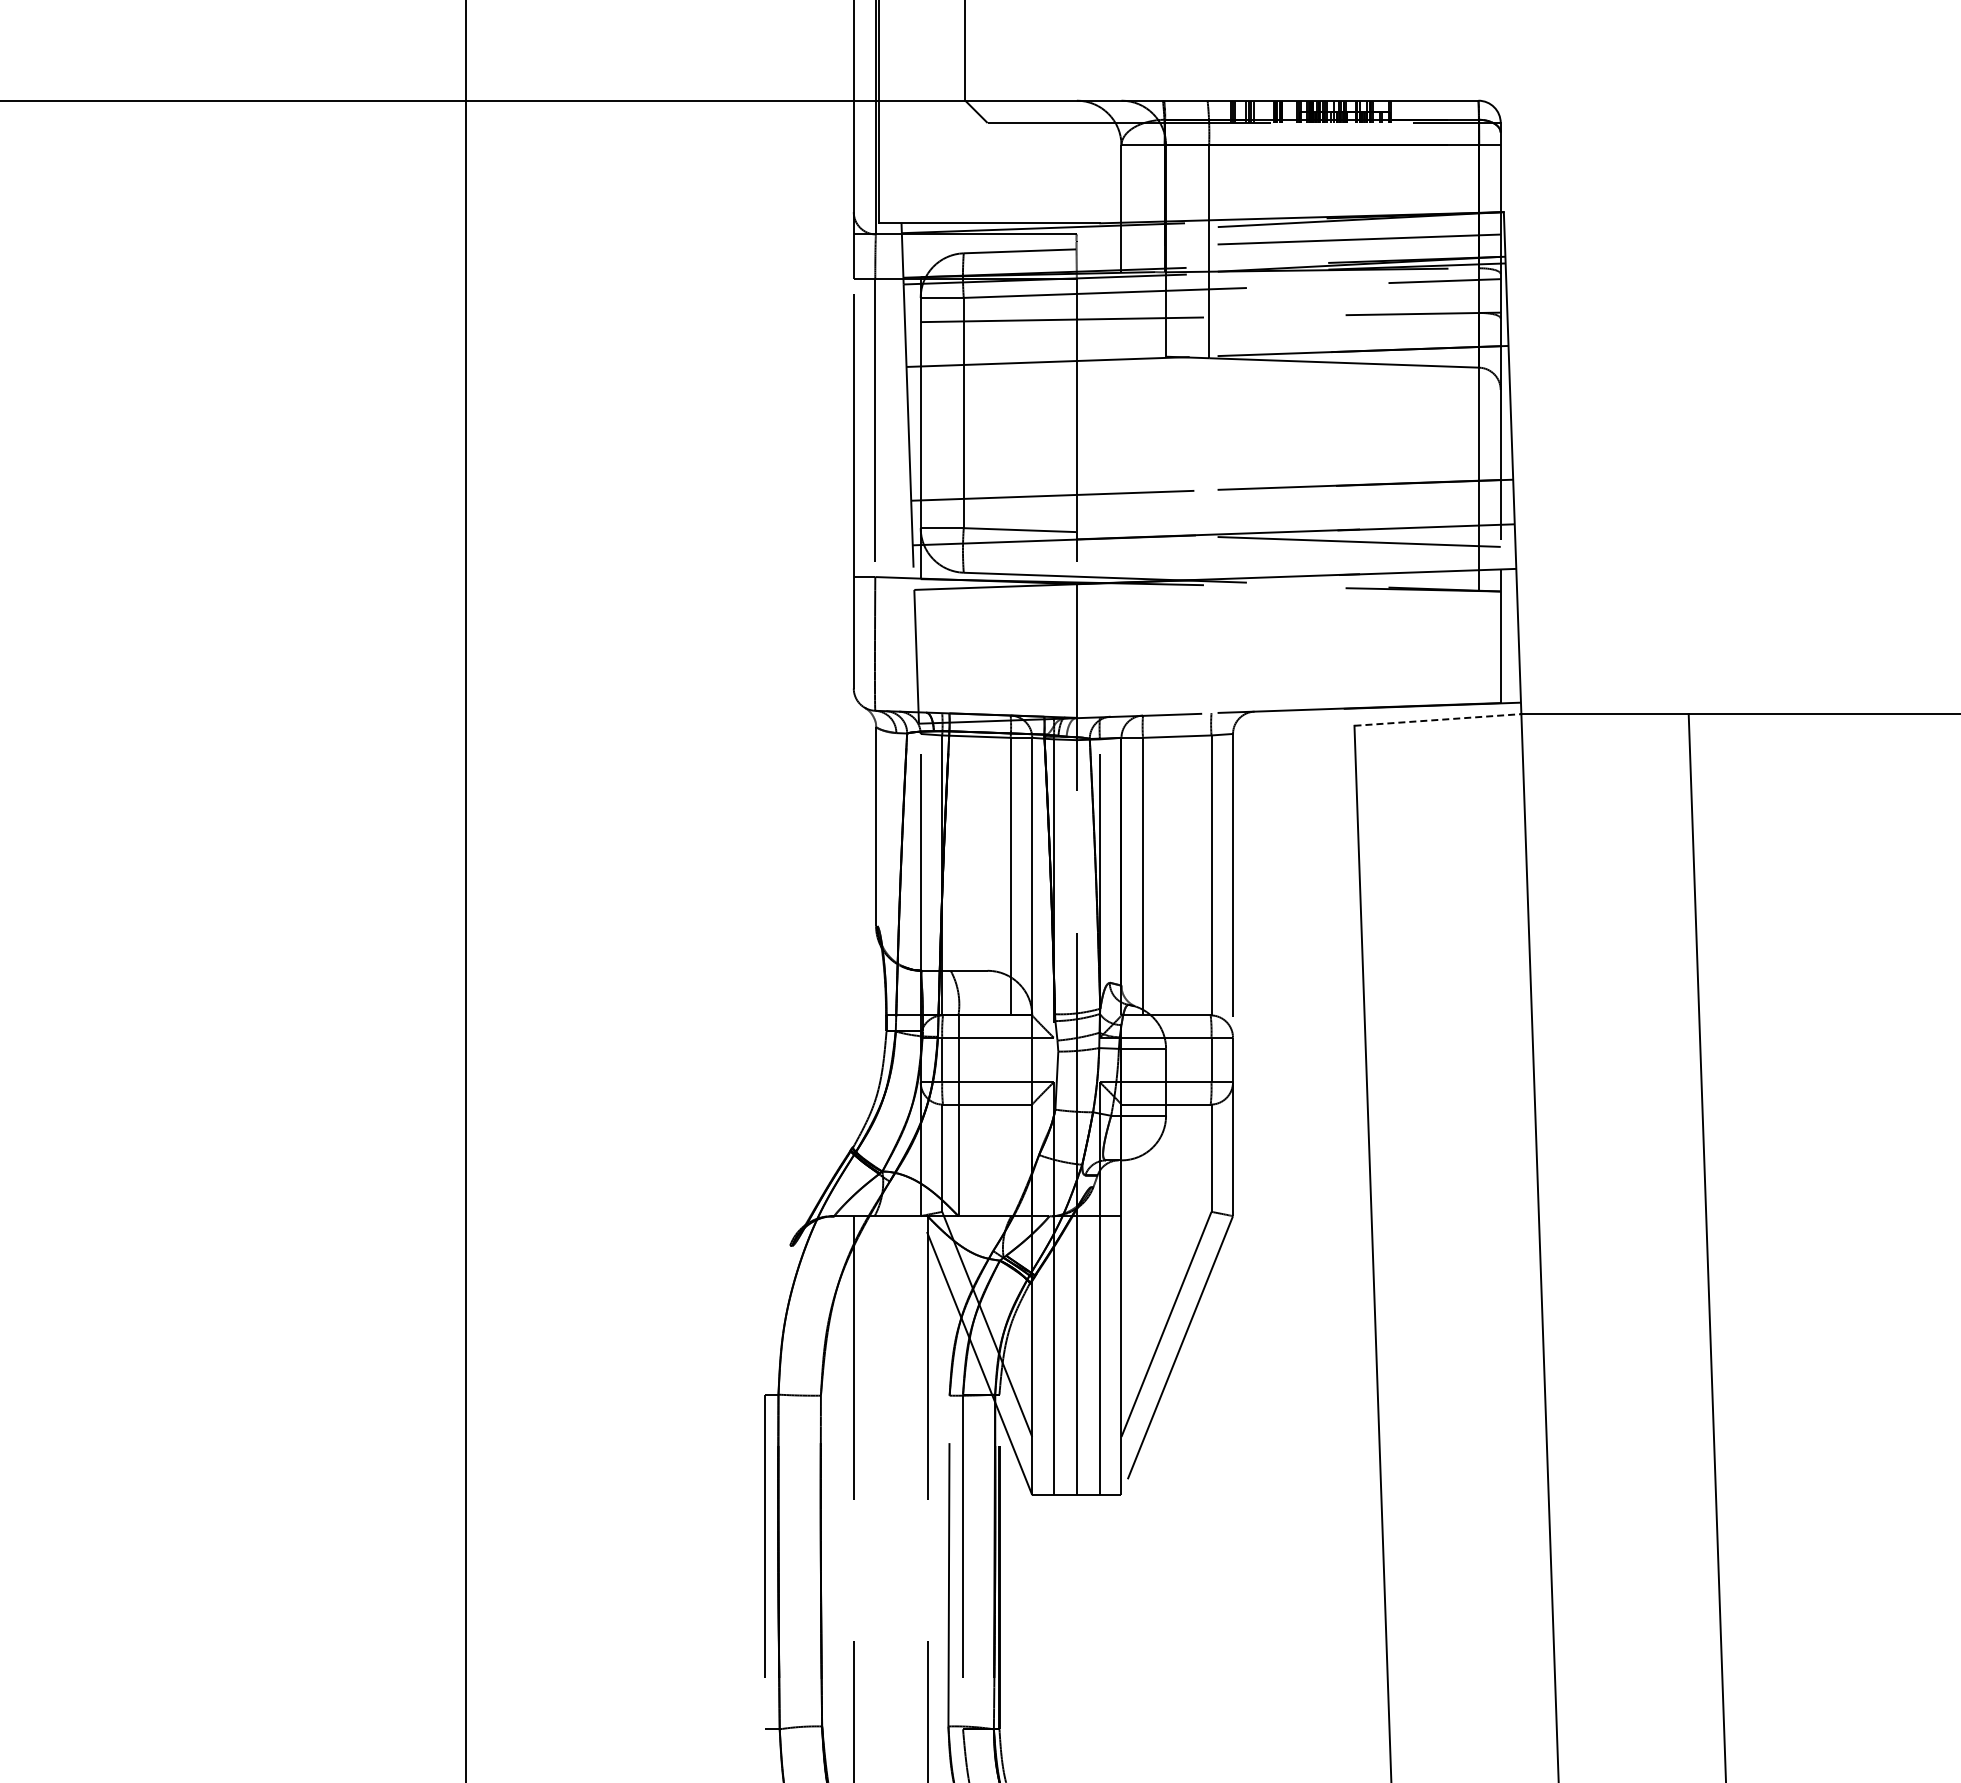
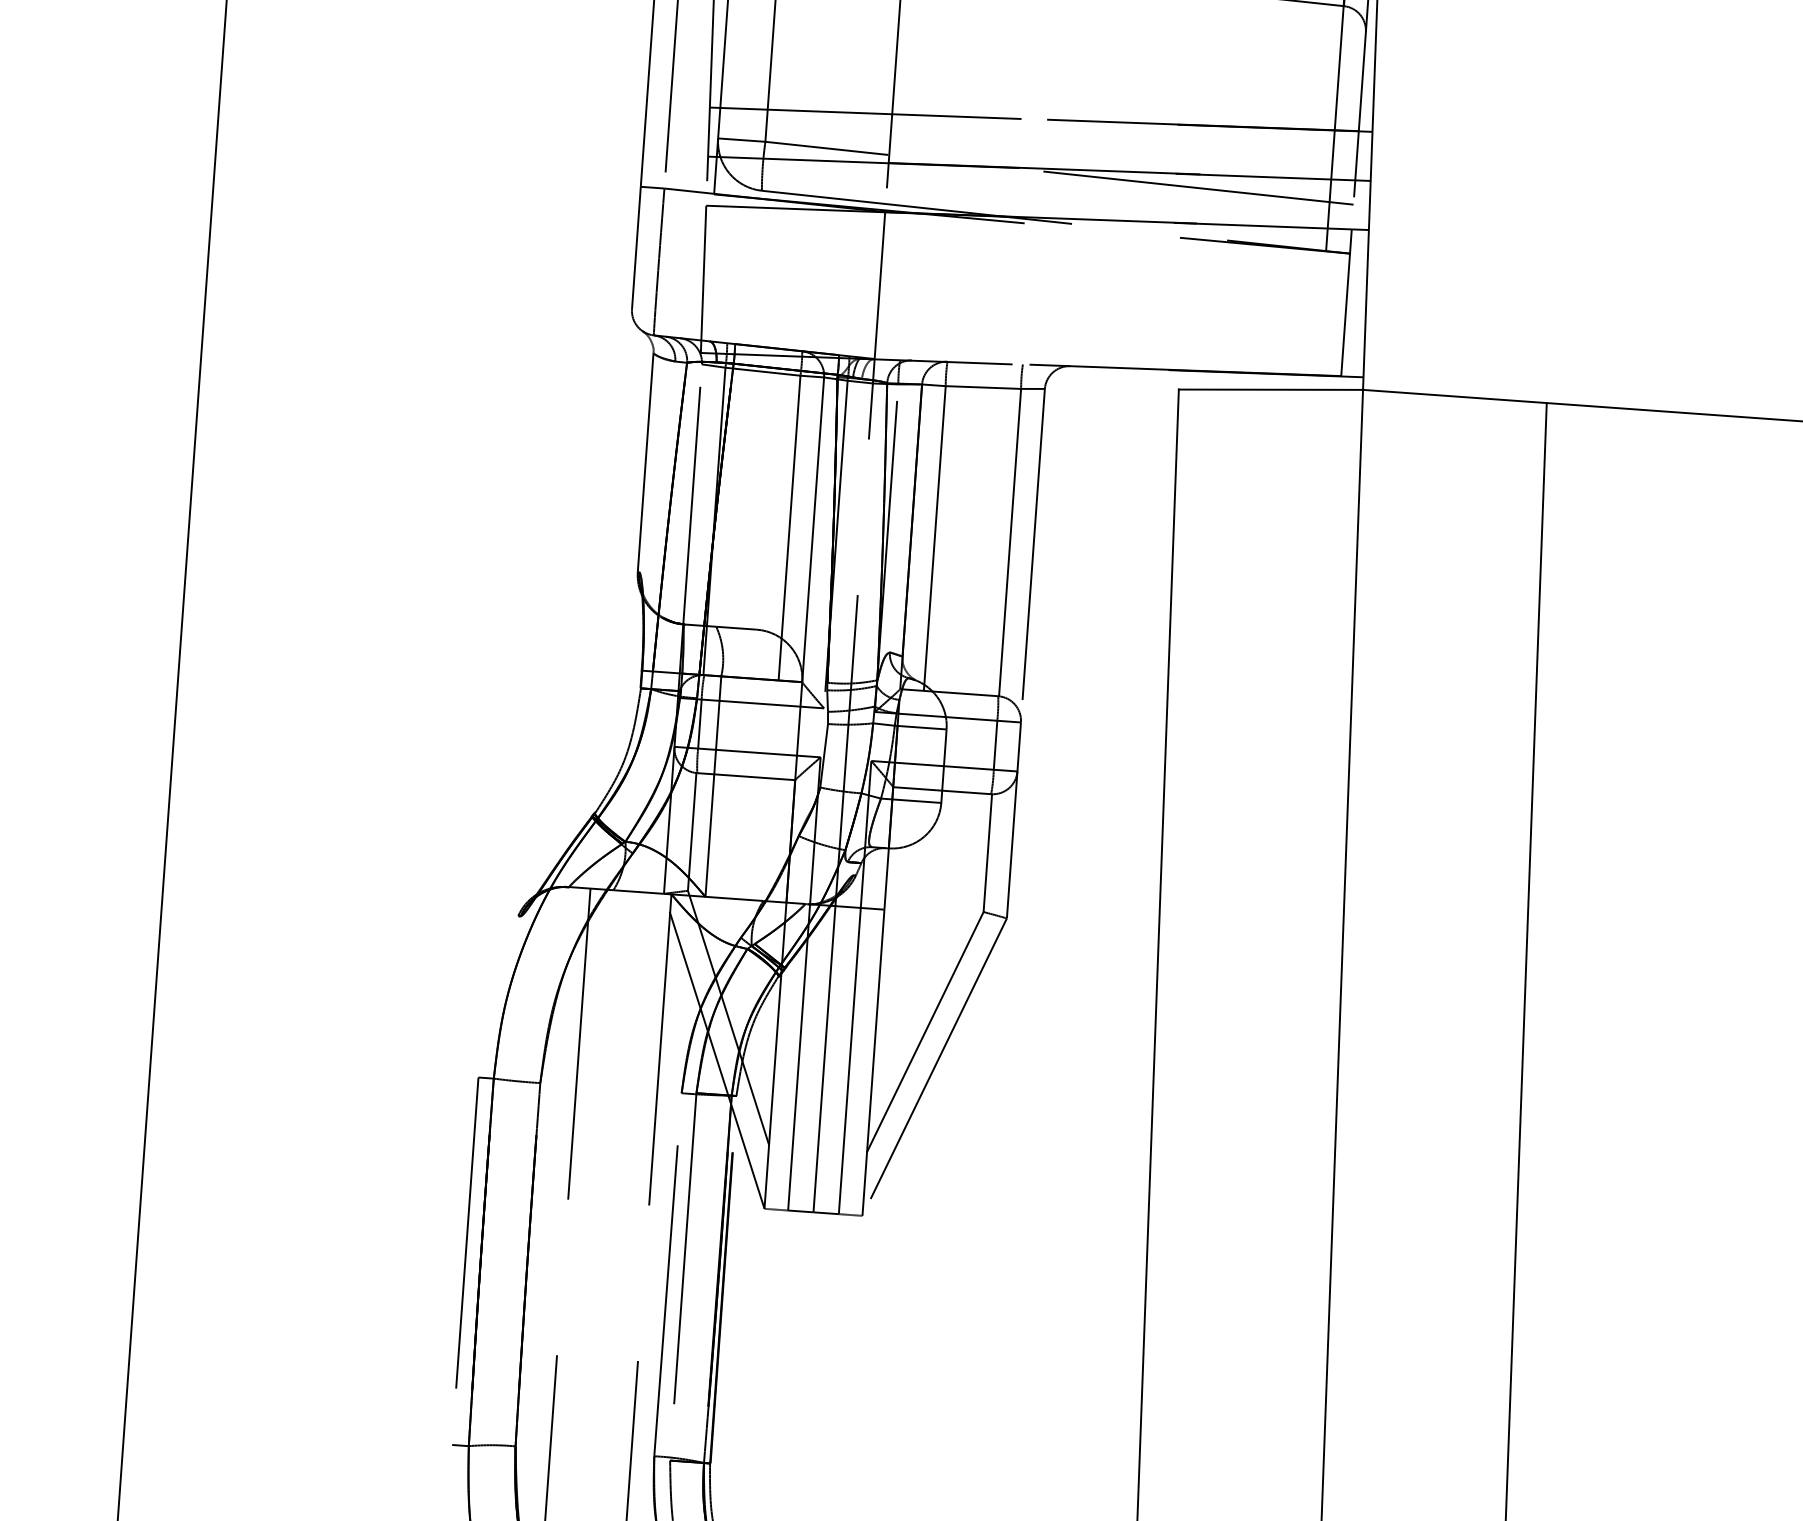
line: (1437, 719) -> (1270, 389), dashed -> solid

